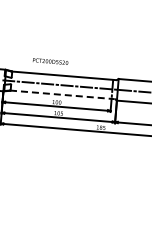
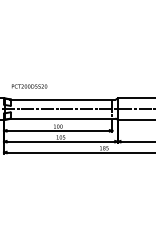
text: (50, 61) -> (29, 86), moved
line: (62, 94) -> (63, 118), dashed -> solid

